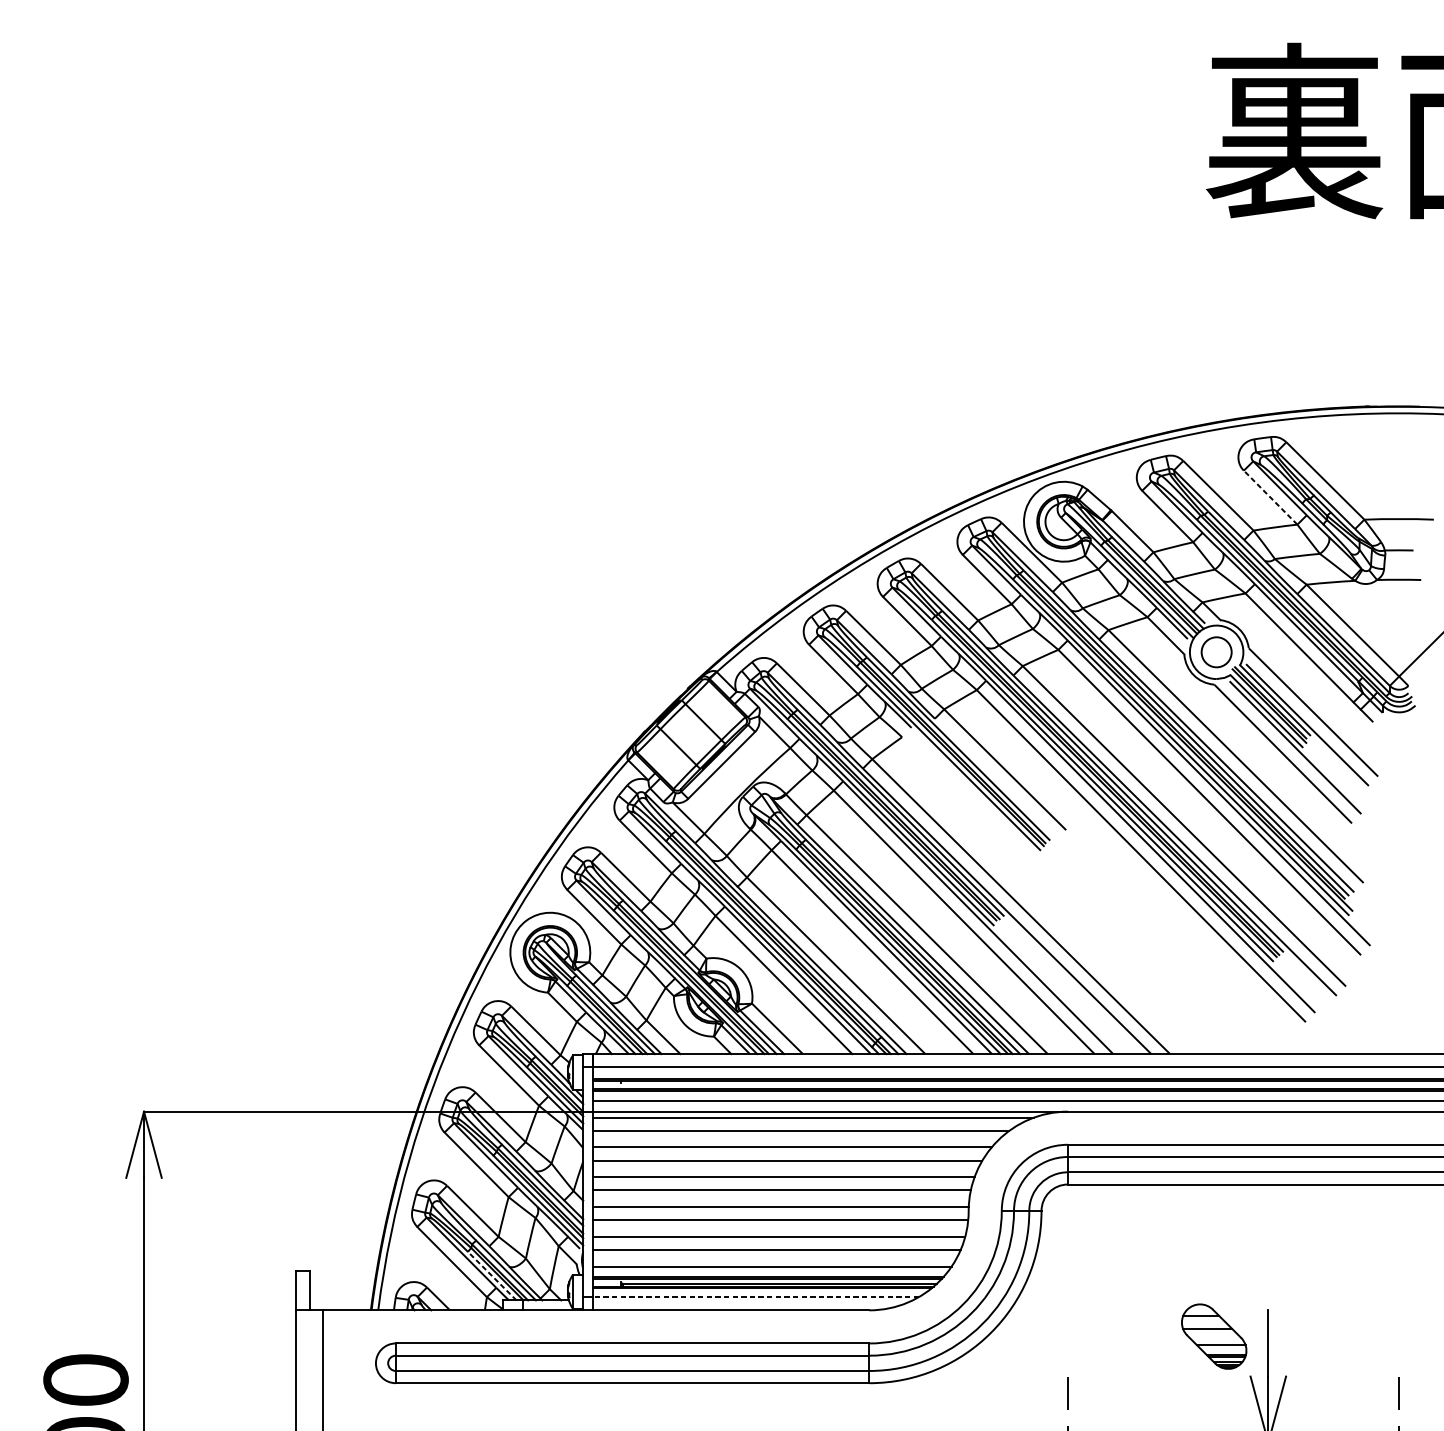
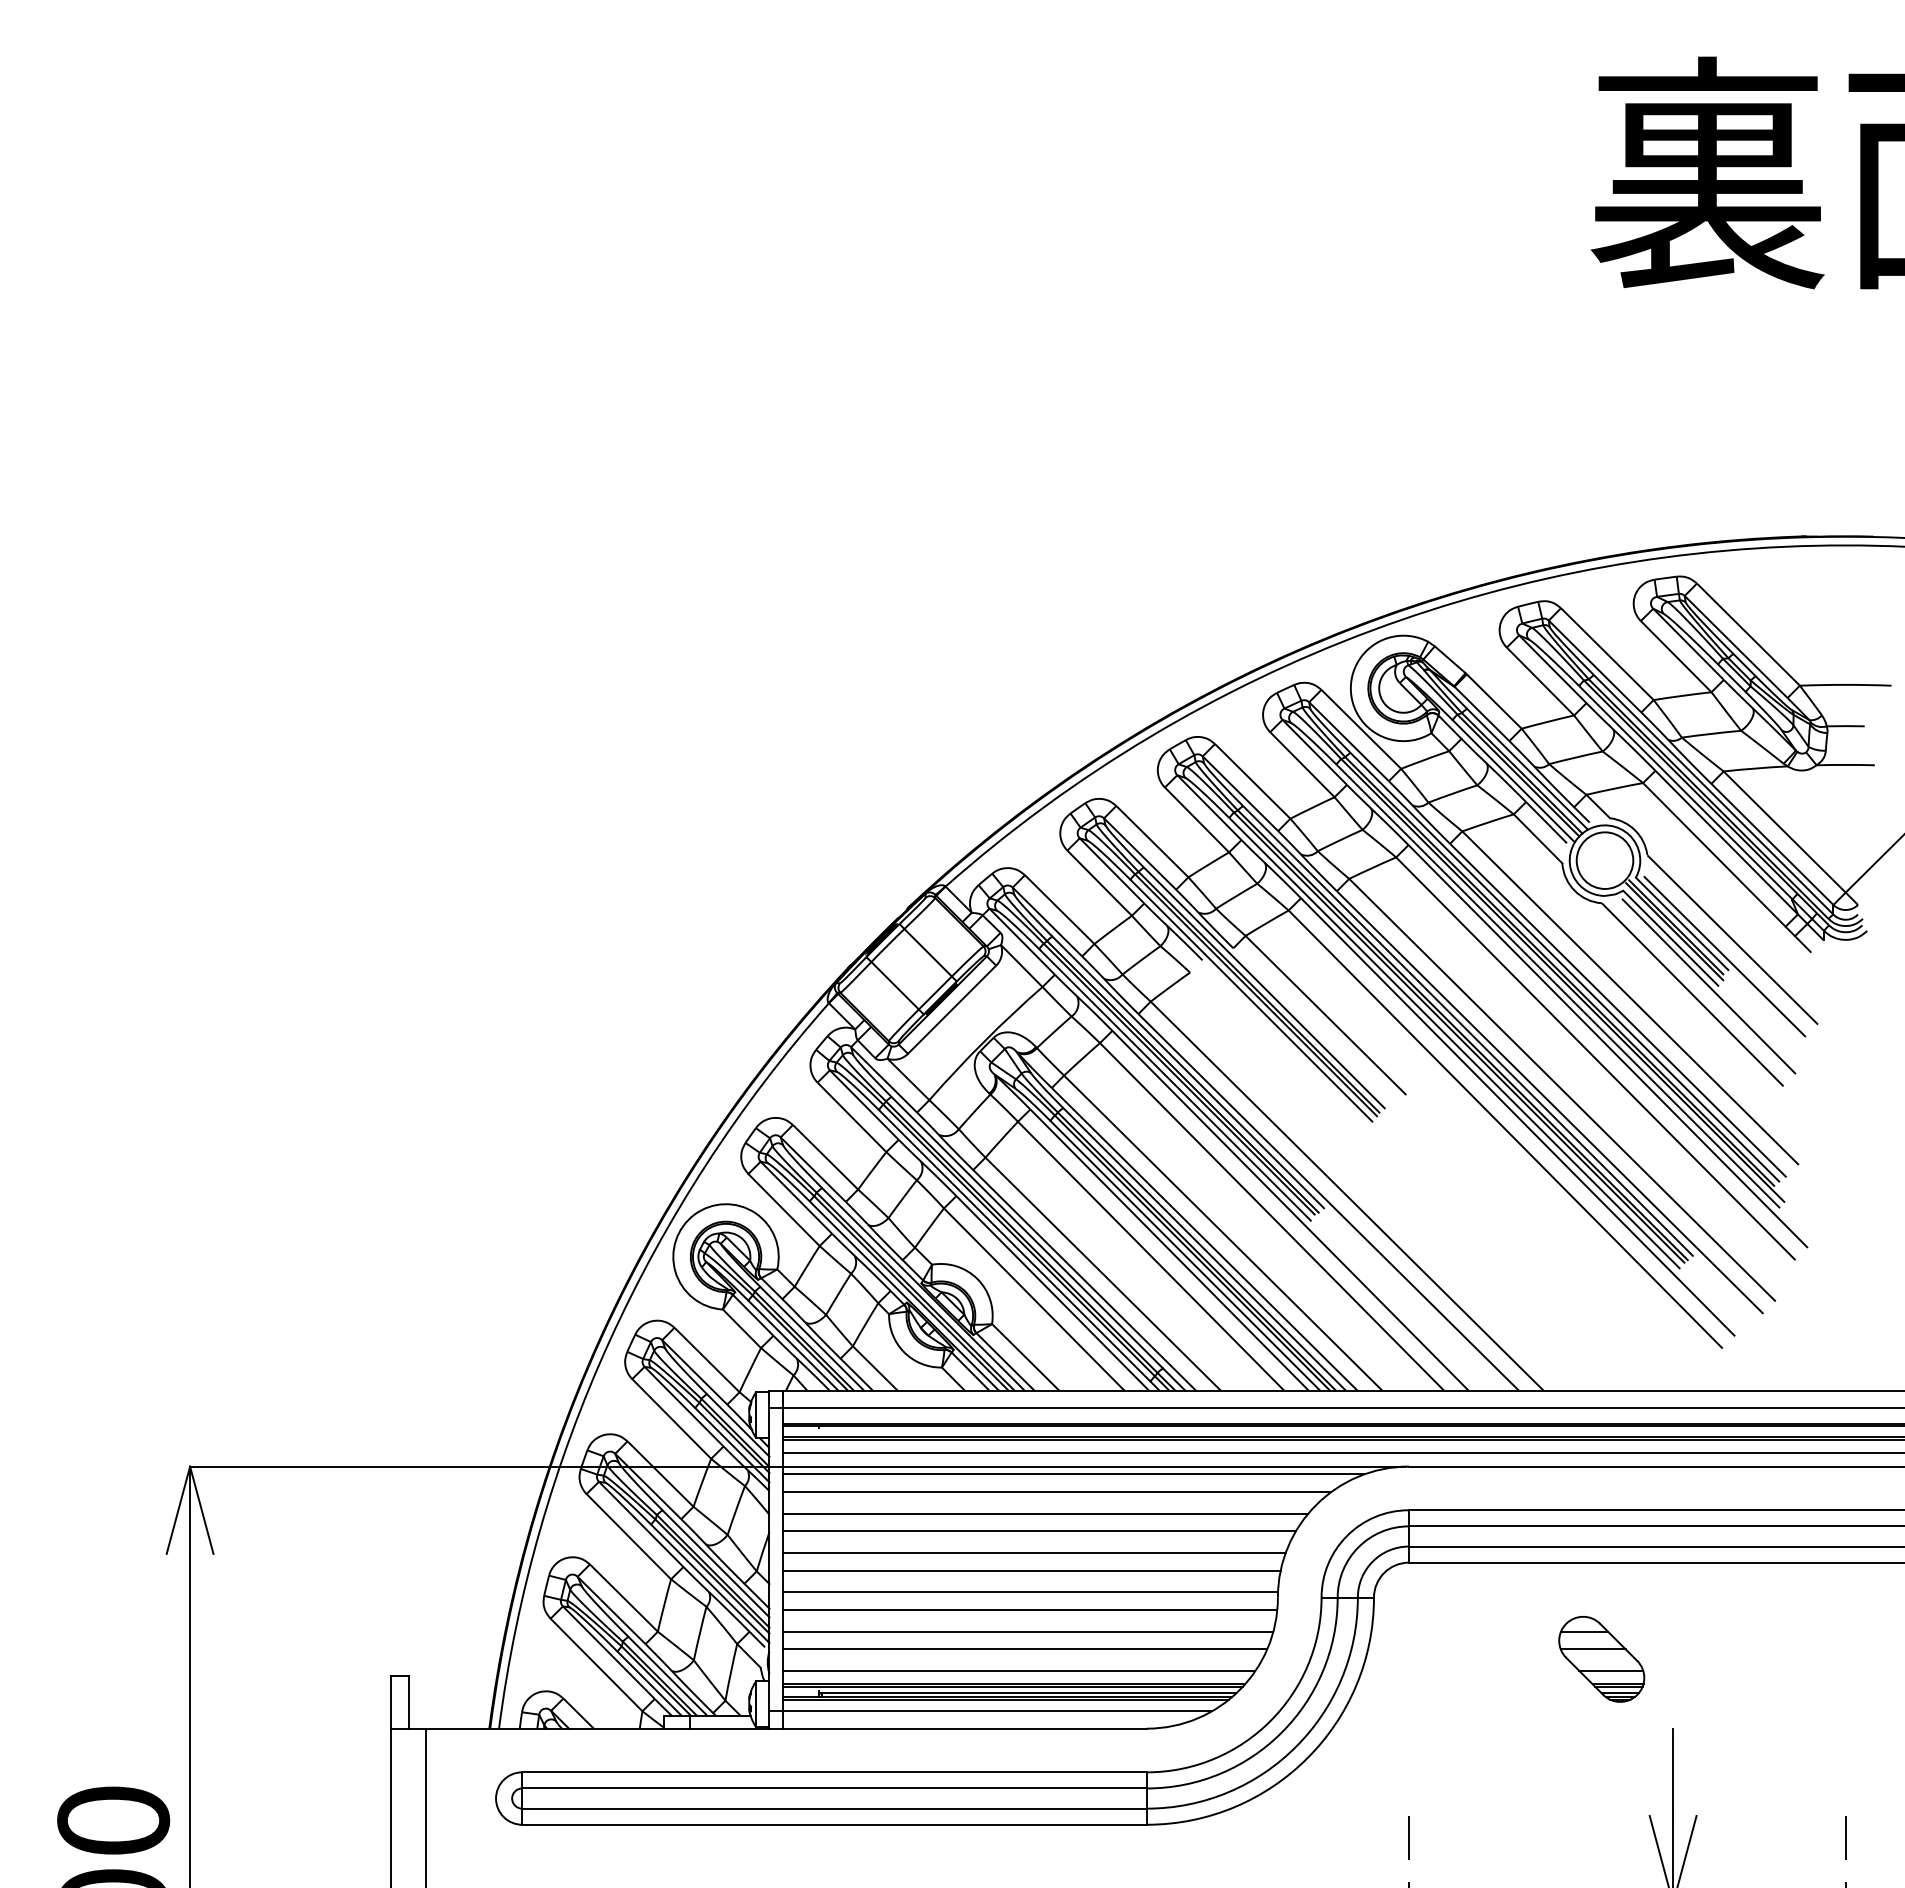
line: (1270, 497) -> (1675, 656), dashed -> solid
circle: (1216, 652) -> (1604, 860), size x1.43
line: (492, 1276) -> (649, 1683), dashed -> solid
line: (756, 1297) -> (997, 1711), dashed -> solid
part: (1214, 1336) -> (1601, 1659), moved

